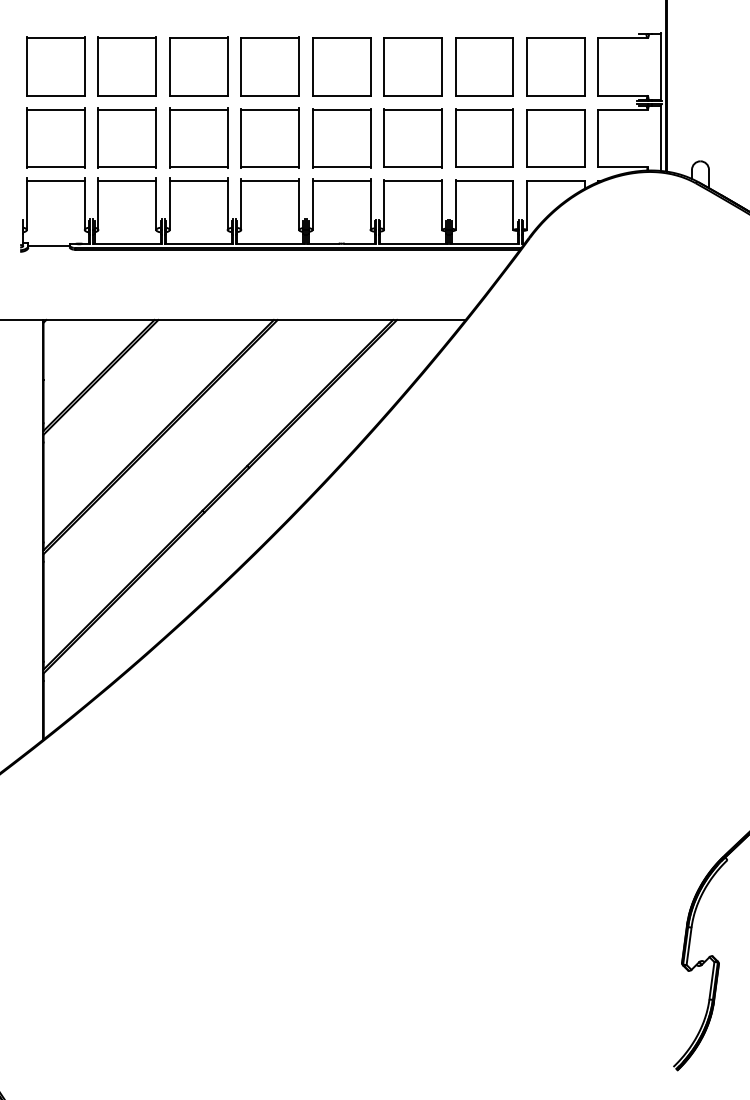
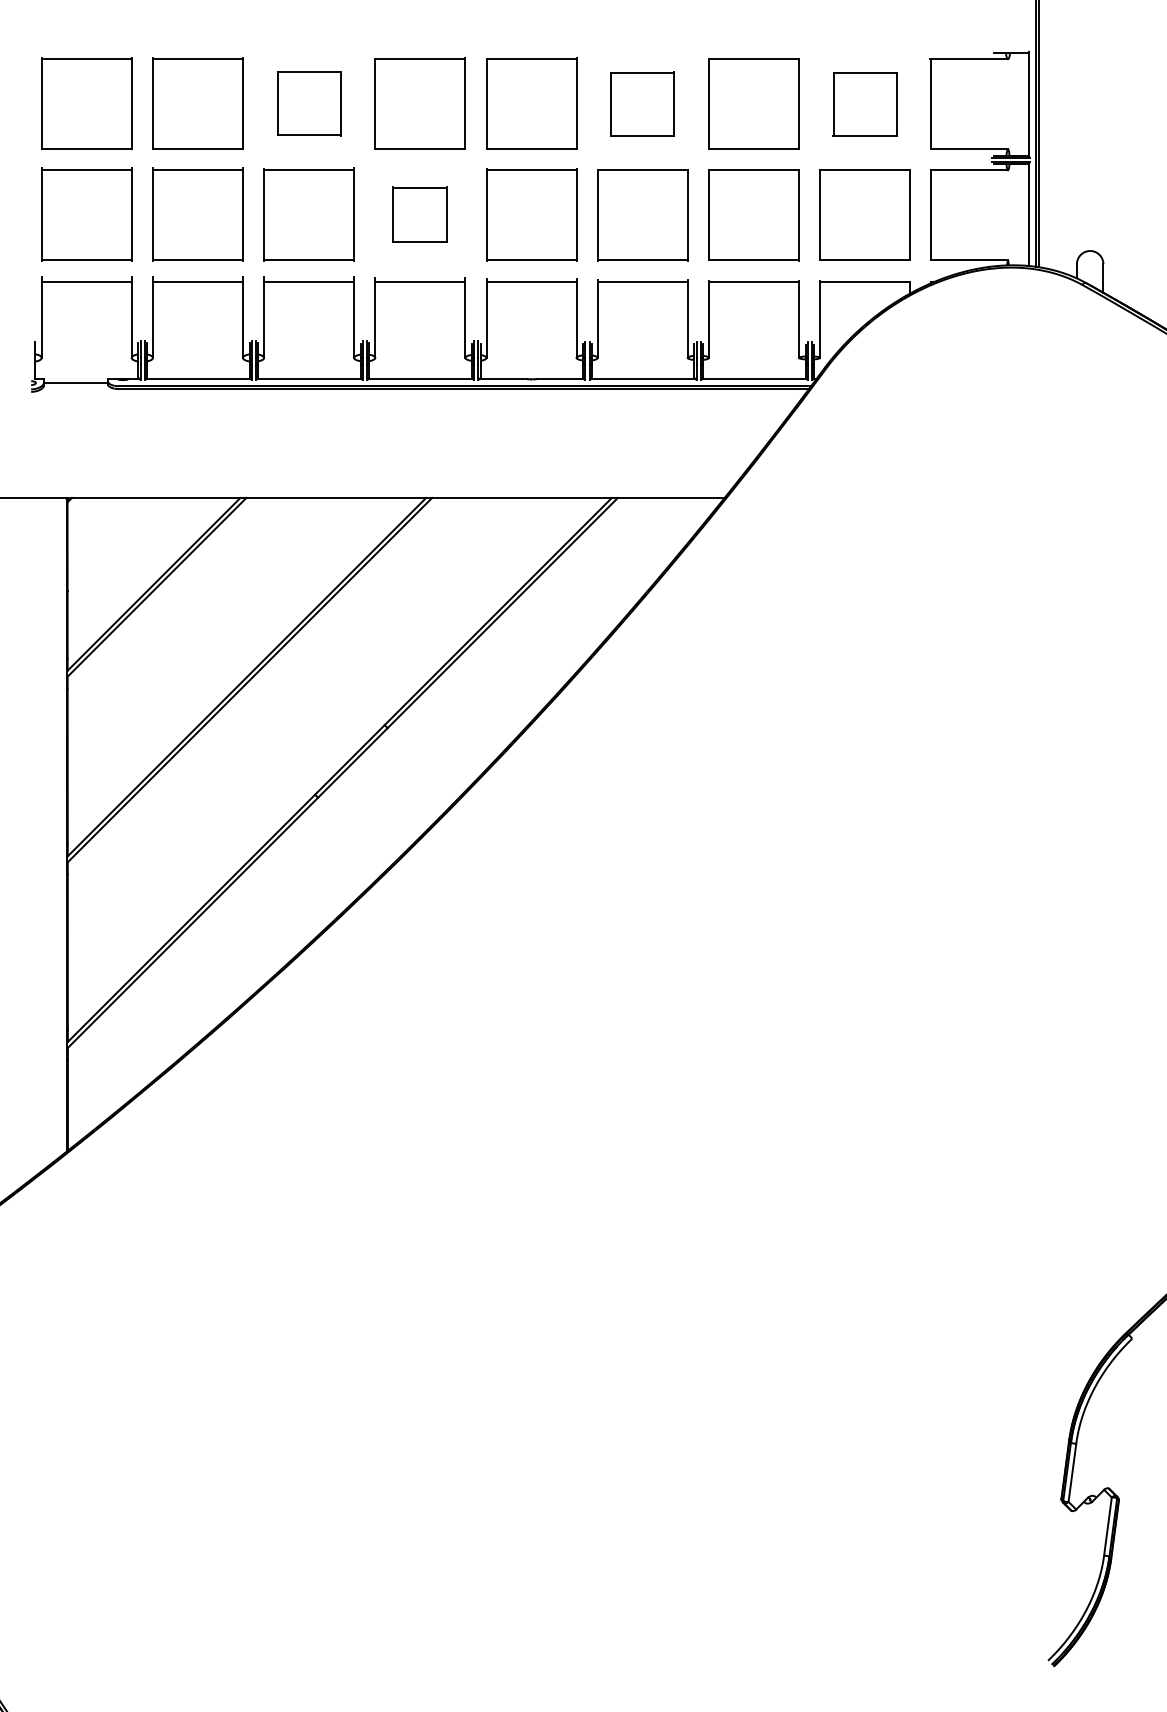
part: (198, 66) -> (308, 103), size x0.7
part: (412, 66) -> (641, 103), size x0.7
part: (555, 66) -> (864, 103), size x0.7
part: (269, 137) -> (419, 213), size x0.6

